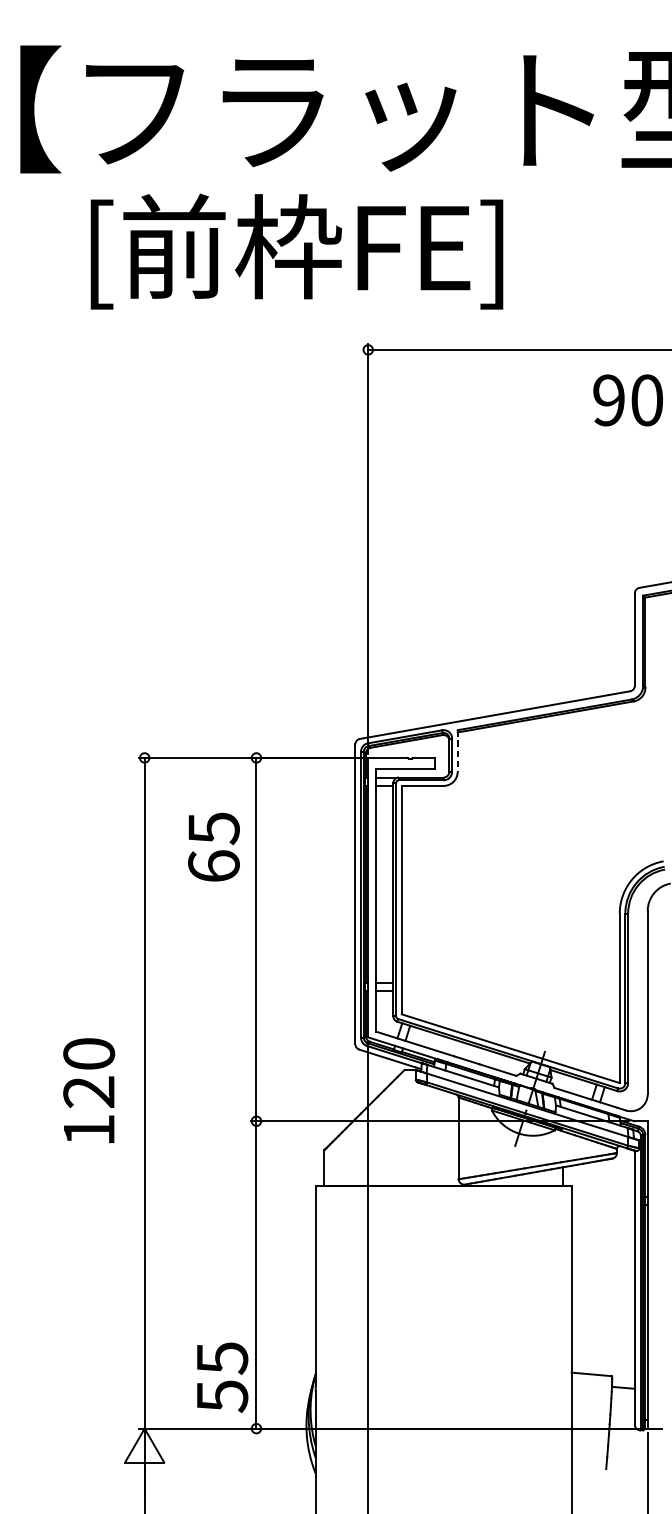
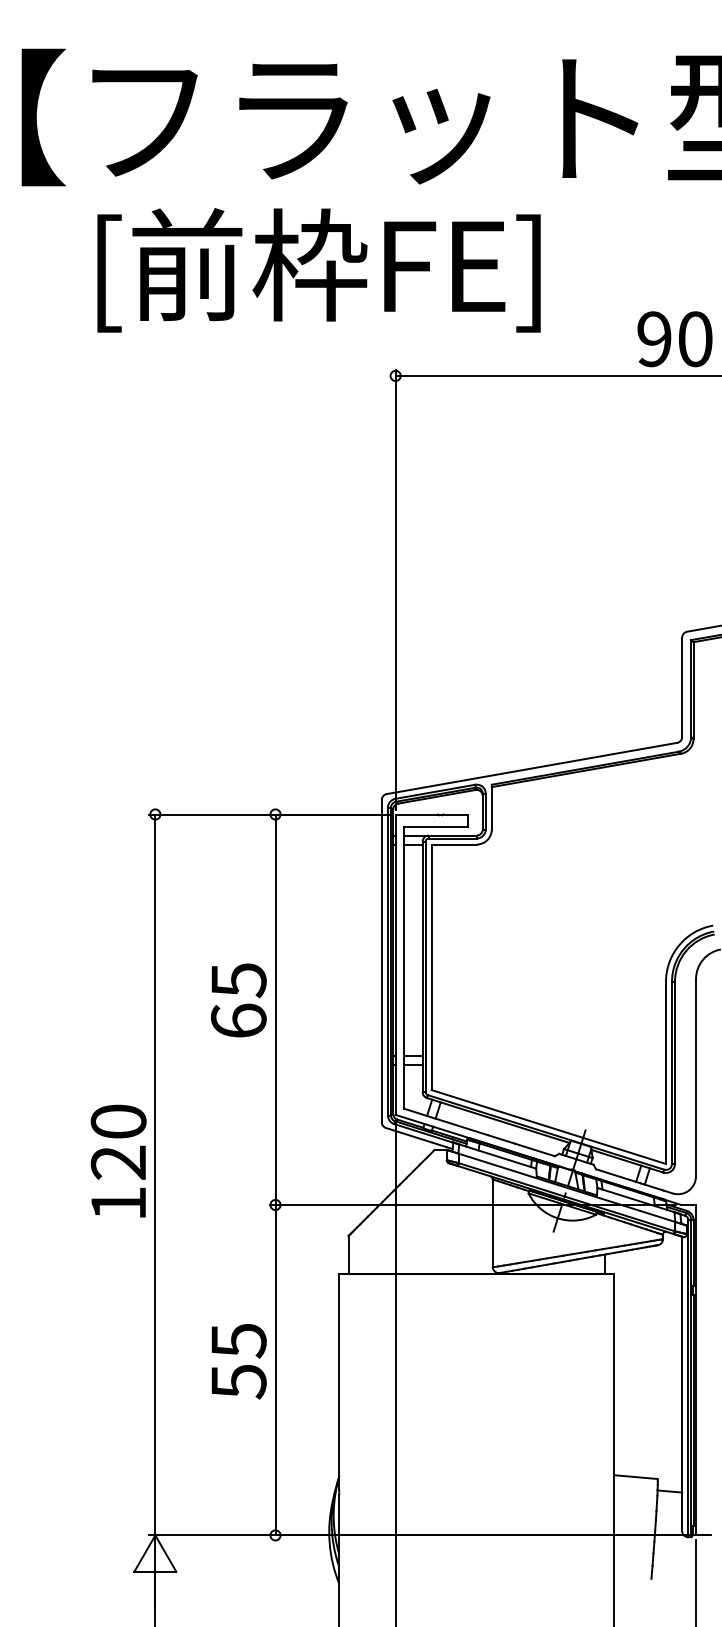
text: (627, 400) -> (674, 339), moved
line: (457, 751) -> (491, 807), dashed -> solid
text: (213, 847) -> (238, 1000), moved
text: (88, 1090) -> (118, 1160), moved
text: (222, 1377) -> (238, 1361), moved

